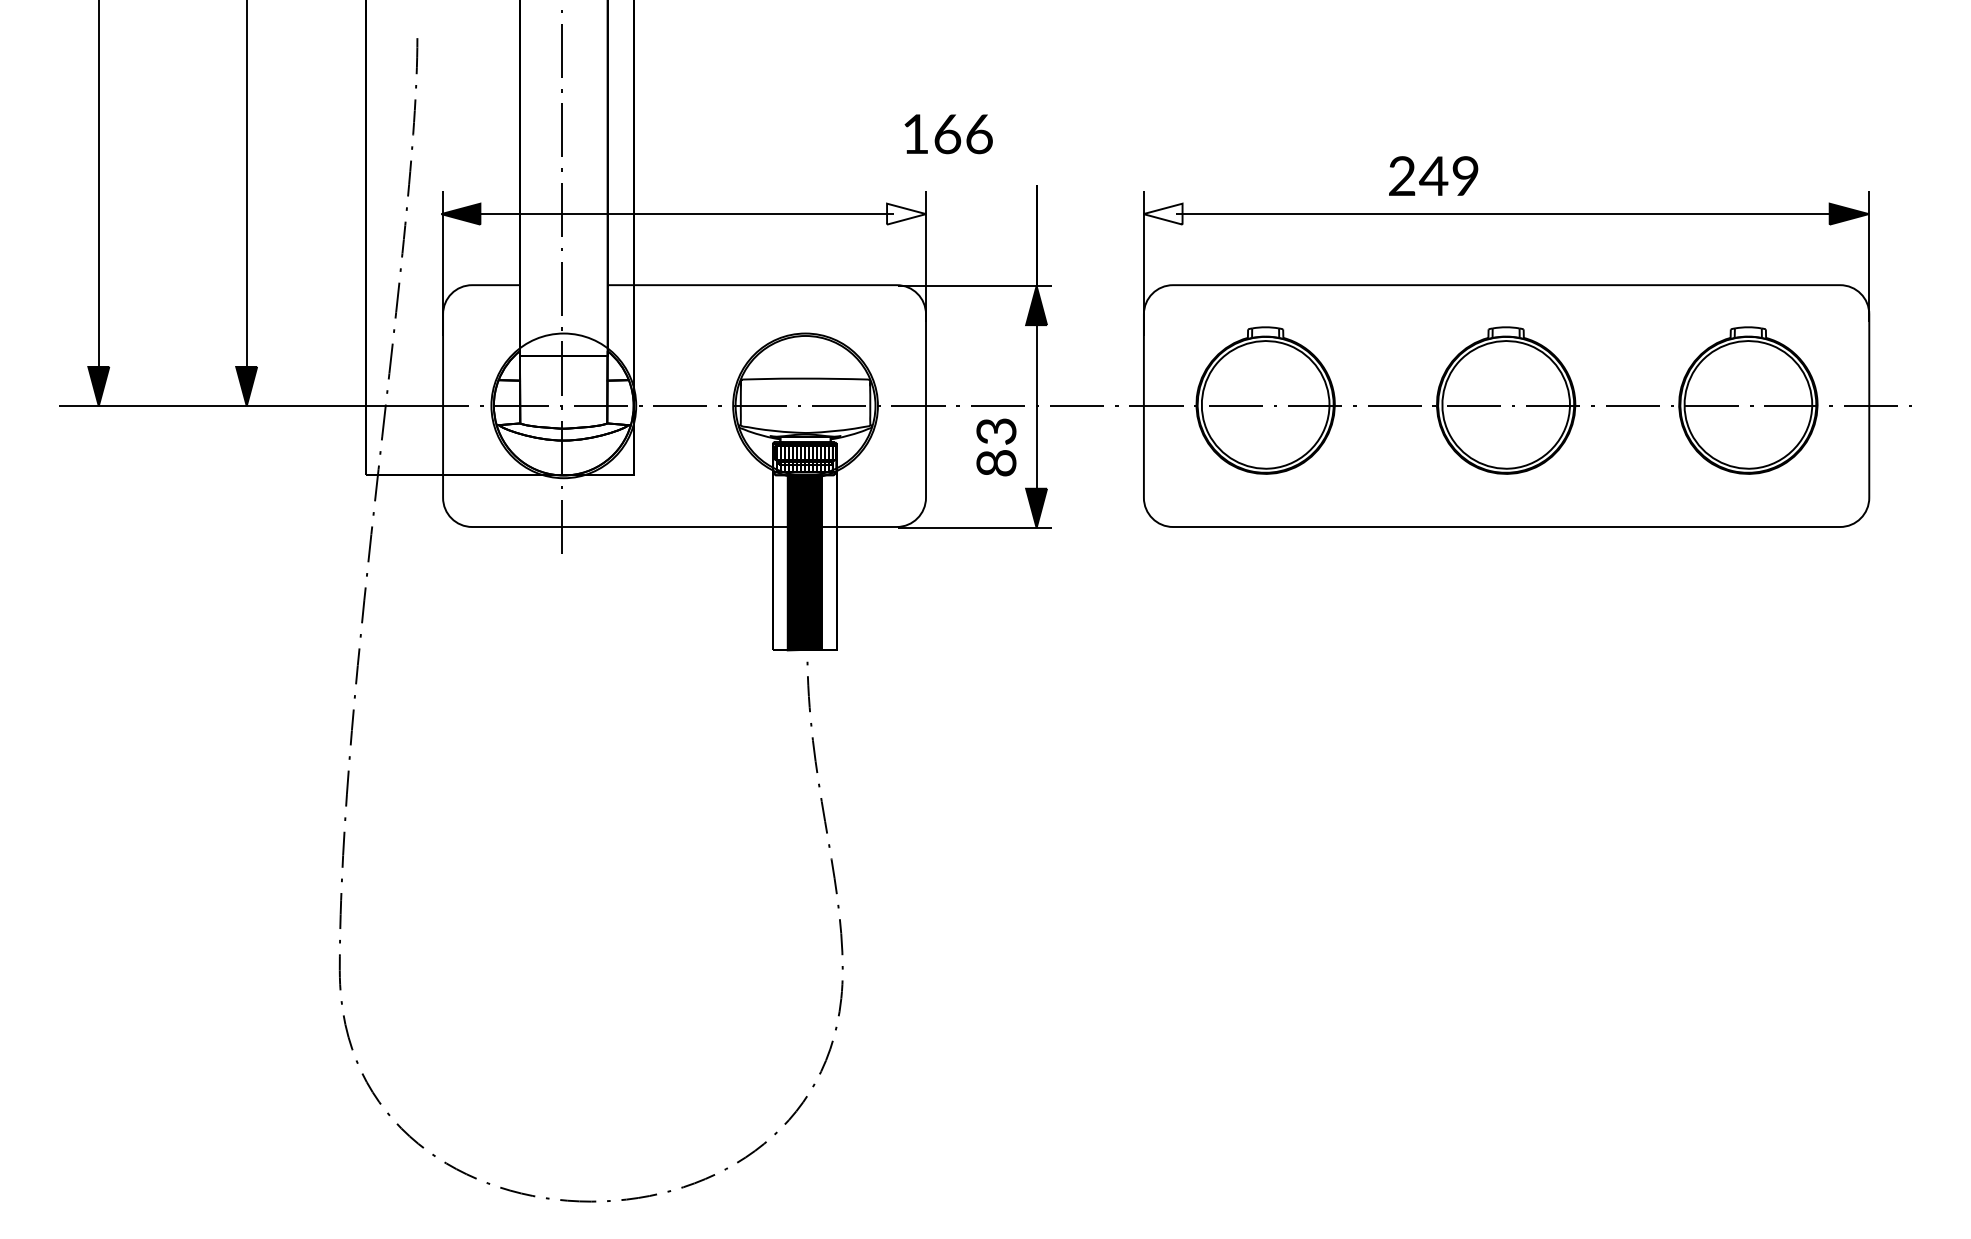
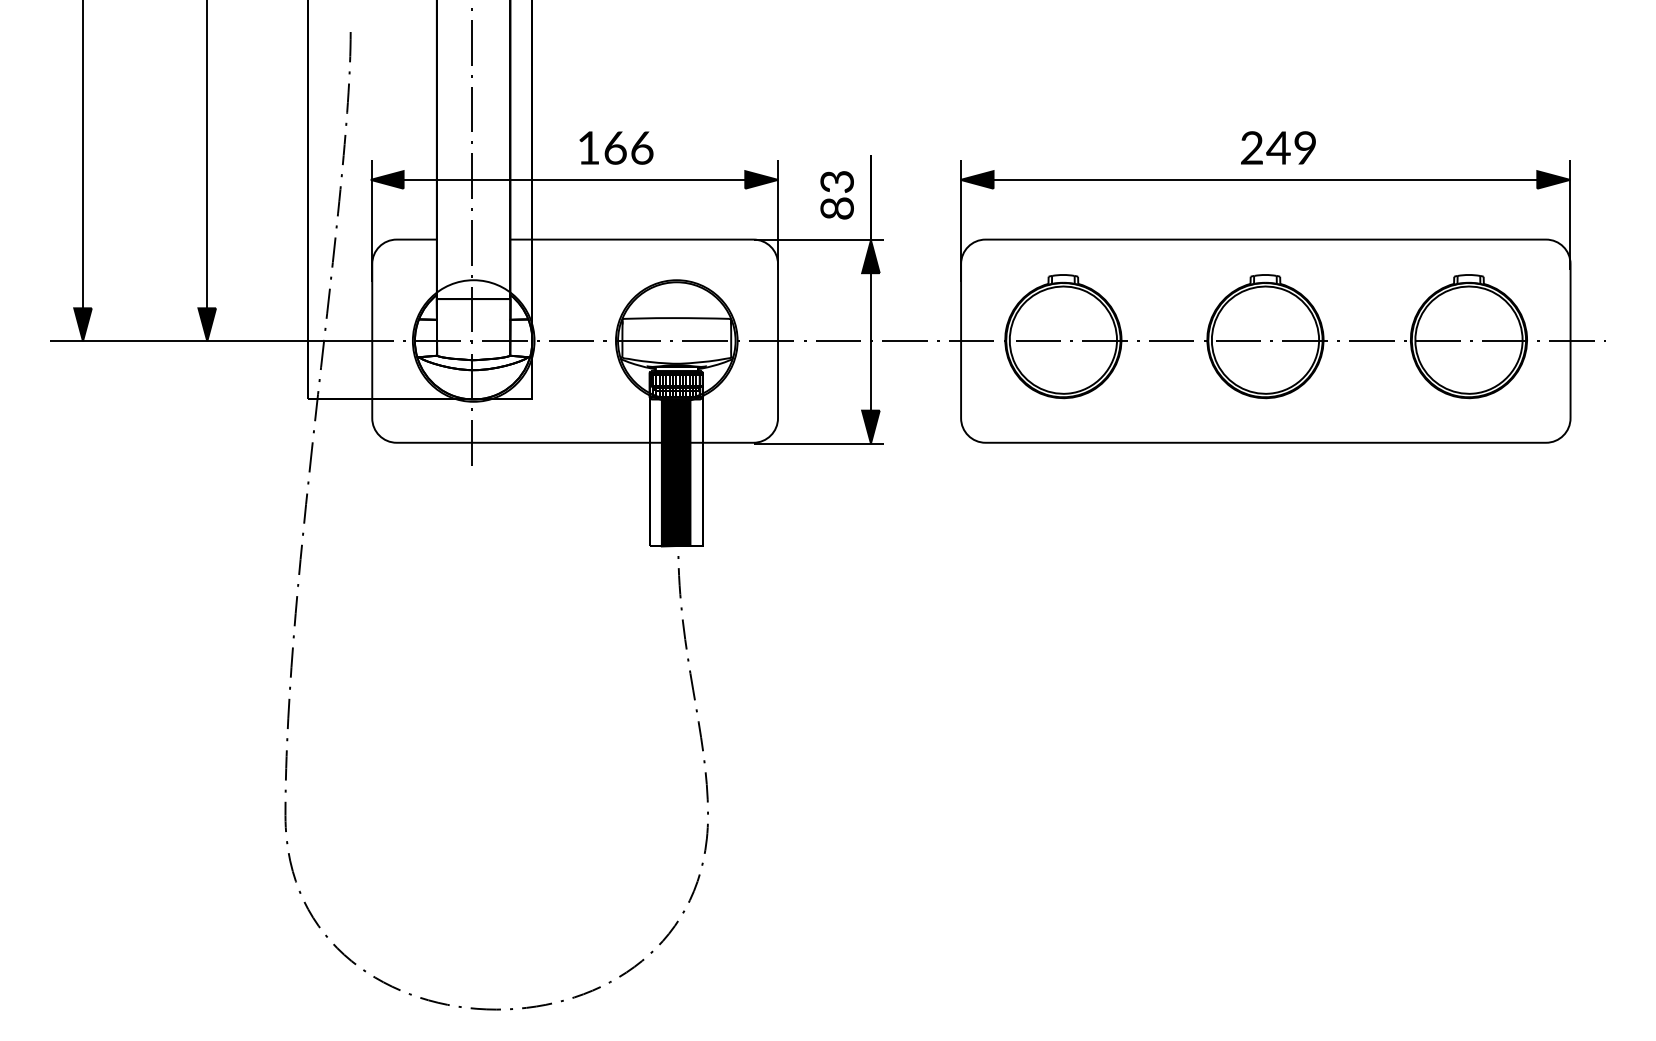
text: (948, 134) -> (616, 148), moved
text: (1433, 175) -> (1278, 147), moved
fill: (906, 213) -> (761, 179), added
fill: (1162, 213) -> (976, 179), added
text: (996, 447) -> (837, 195), moved

